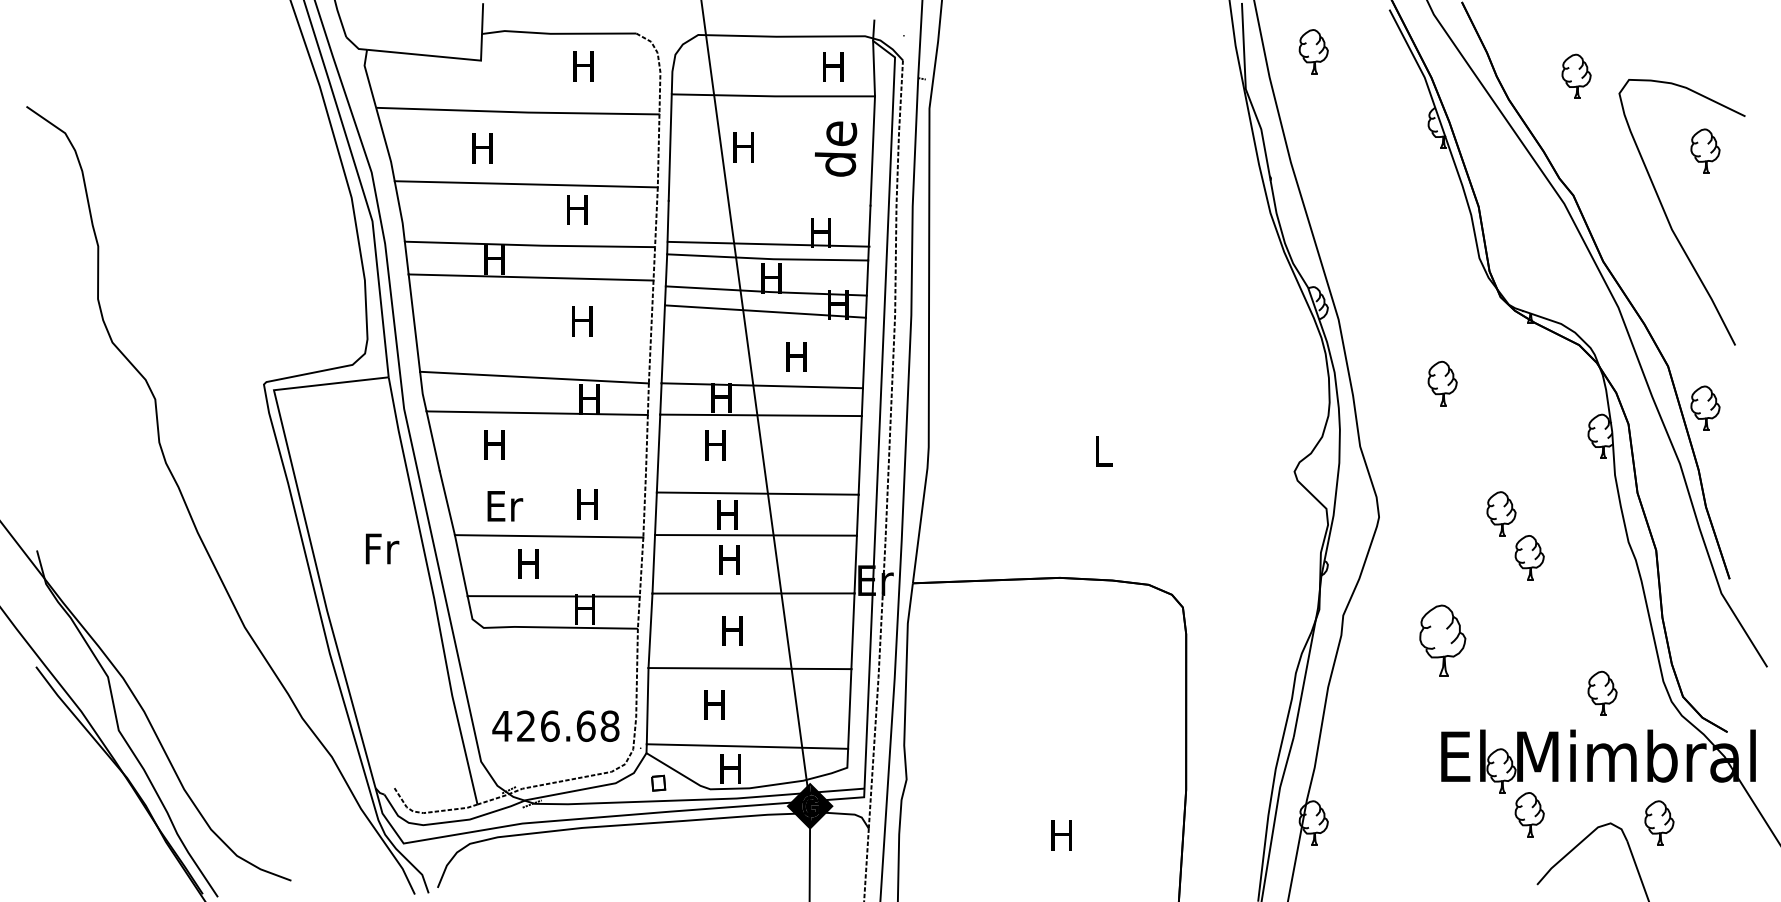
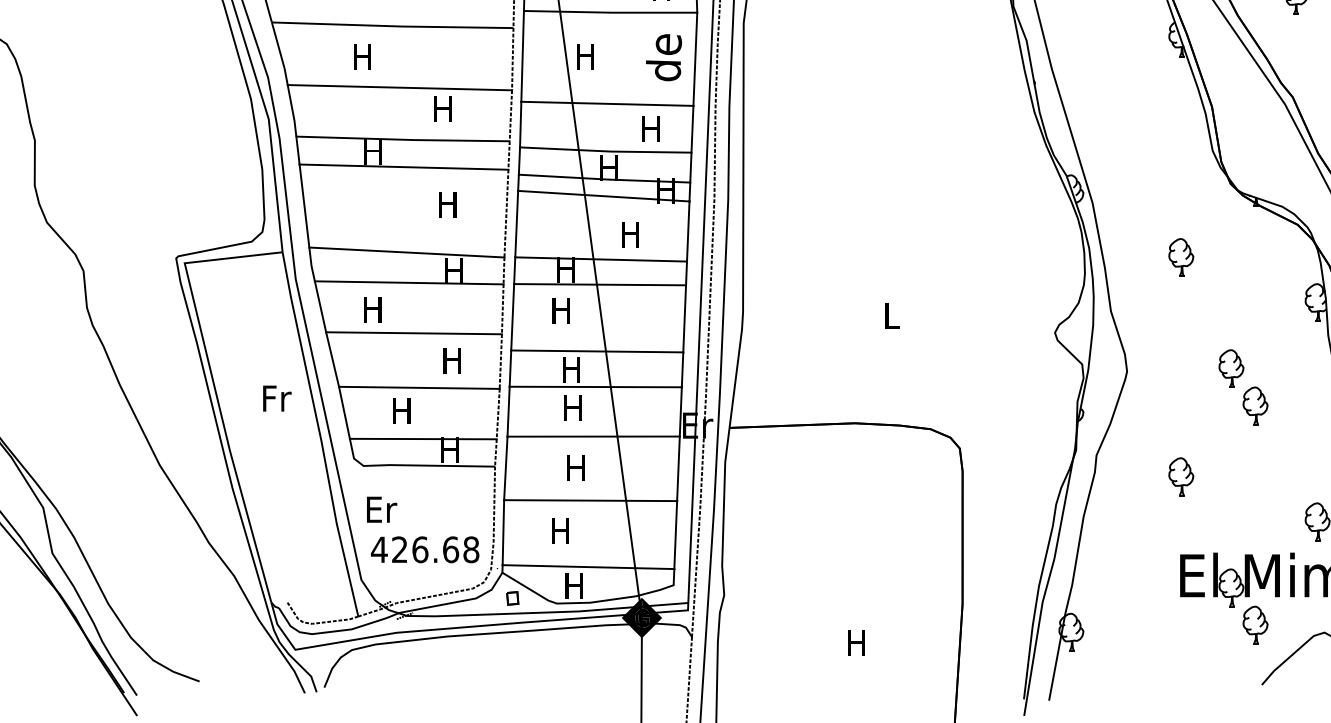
line: (768, 243) -> (607, 103), moved
line: (542, 472) -> (413, 333), added
text: (505, 506) -> (382, 509), moved
part: (1442, 640) -> (1181, 476), size x0.62

